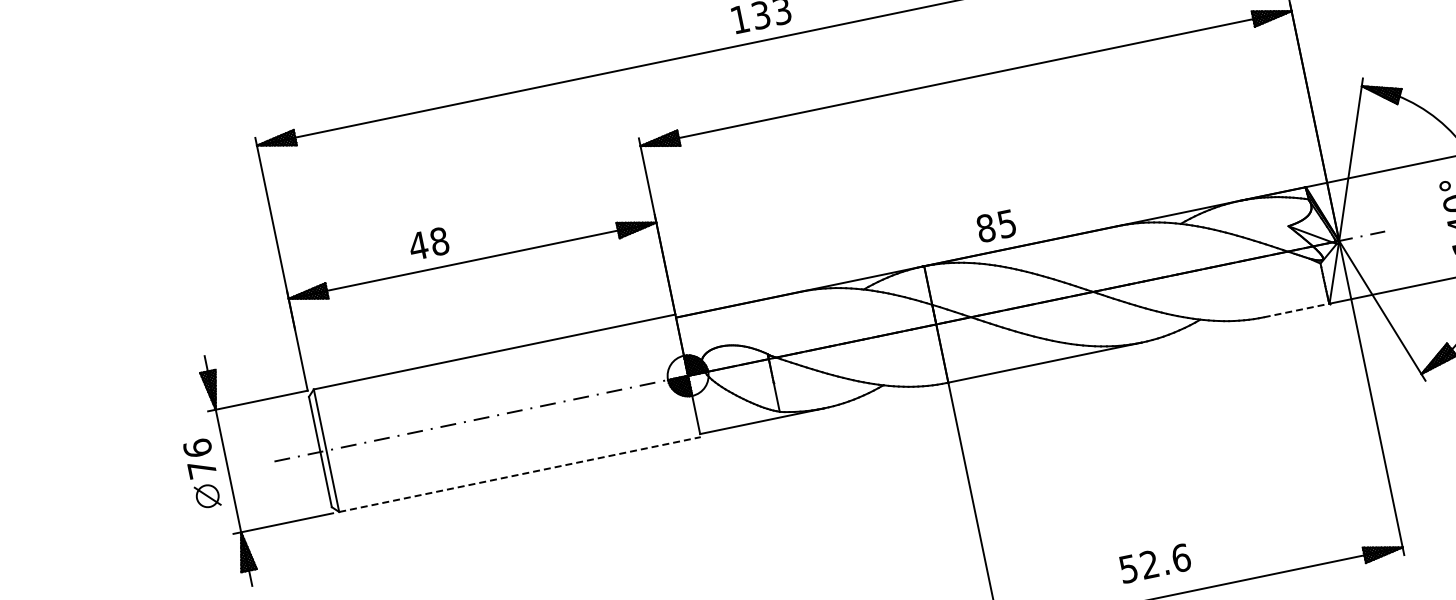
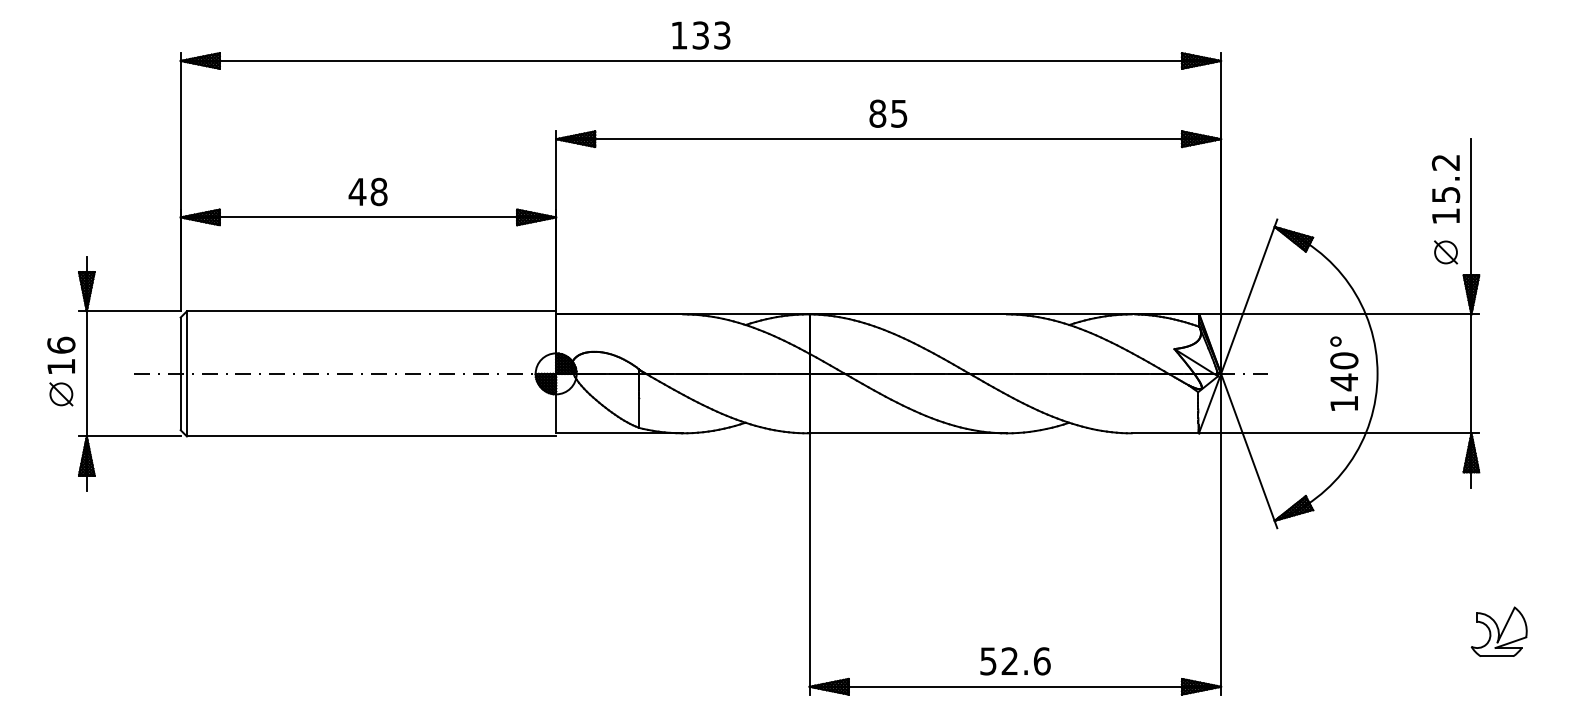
text: (996, 225) -> (888, 113), moved
text: (428, 243) -> (367, 191), moved
line: (1296, 310) -> (1165, 433), dashed -> solid
text: (201, 469) -> (60, 366), 76 -> 16
line: (519, 474) -> (371, 436), dashed -> solid
text: (1155, 563) -> (1015, 661), moved

